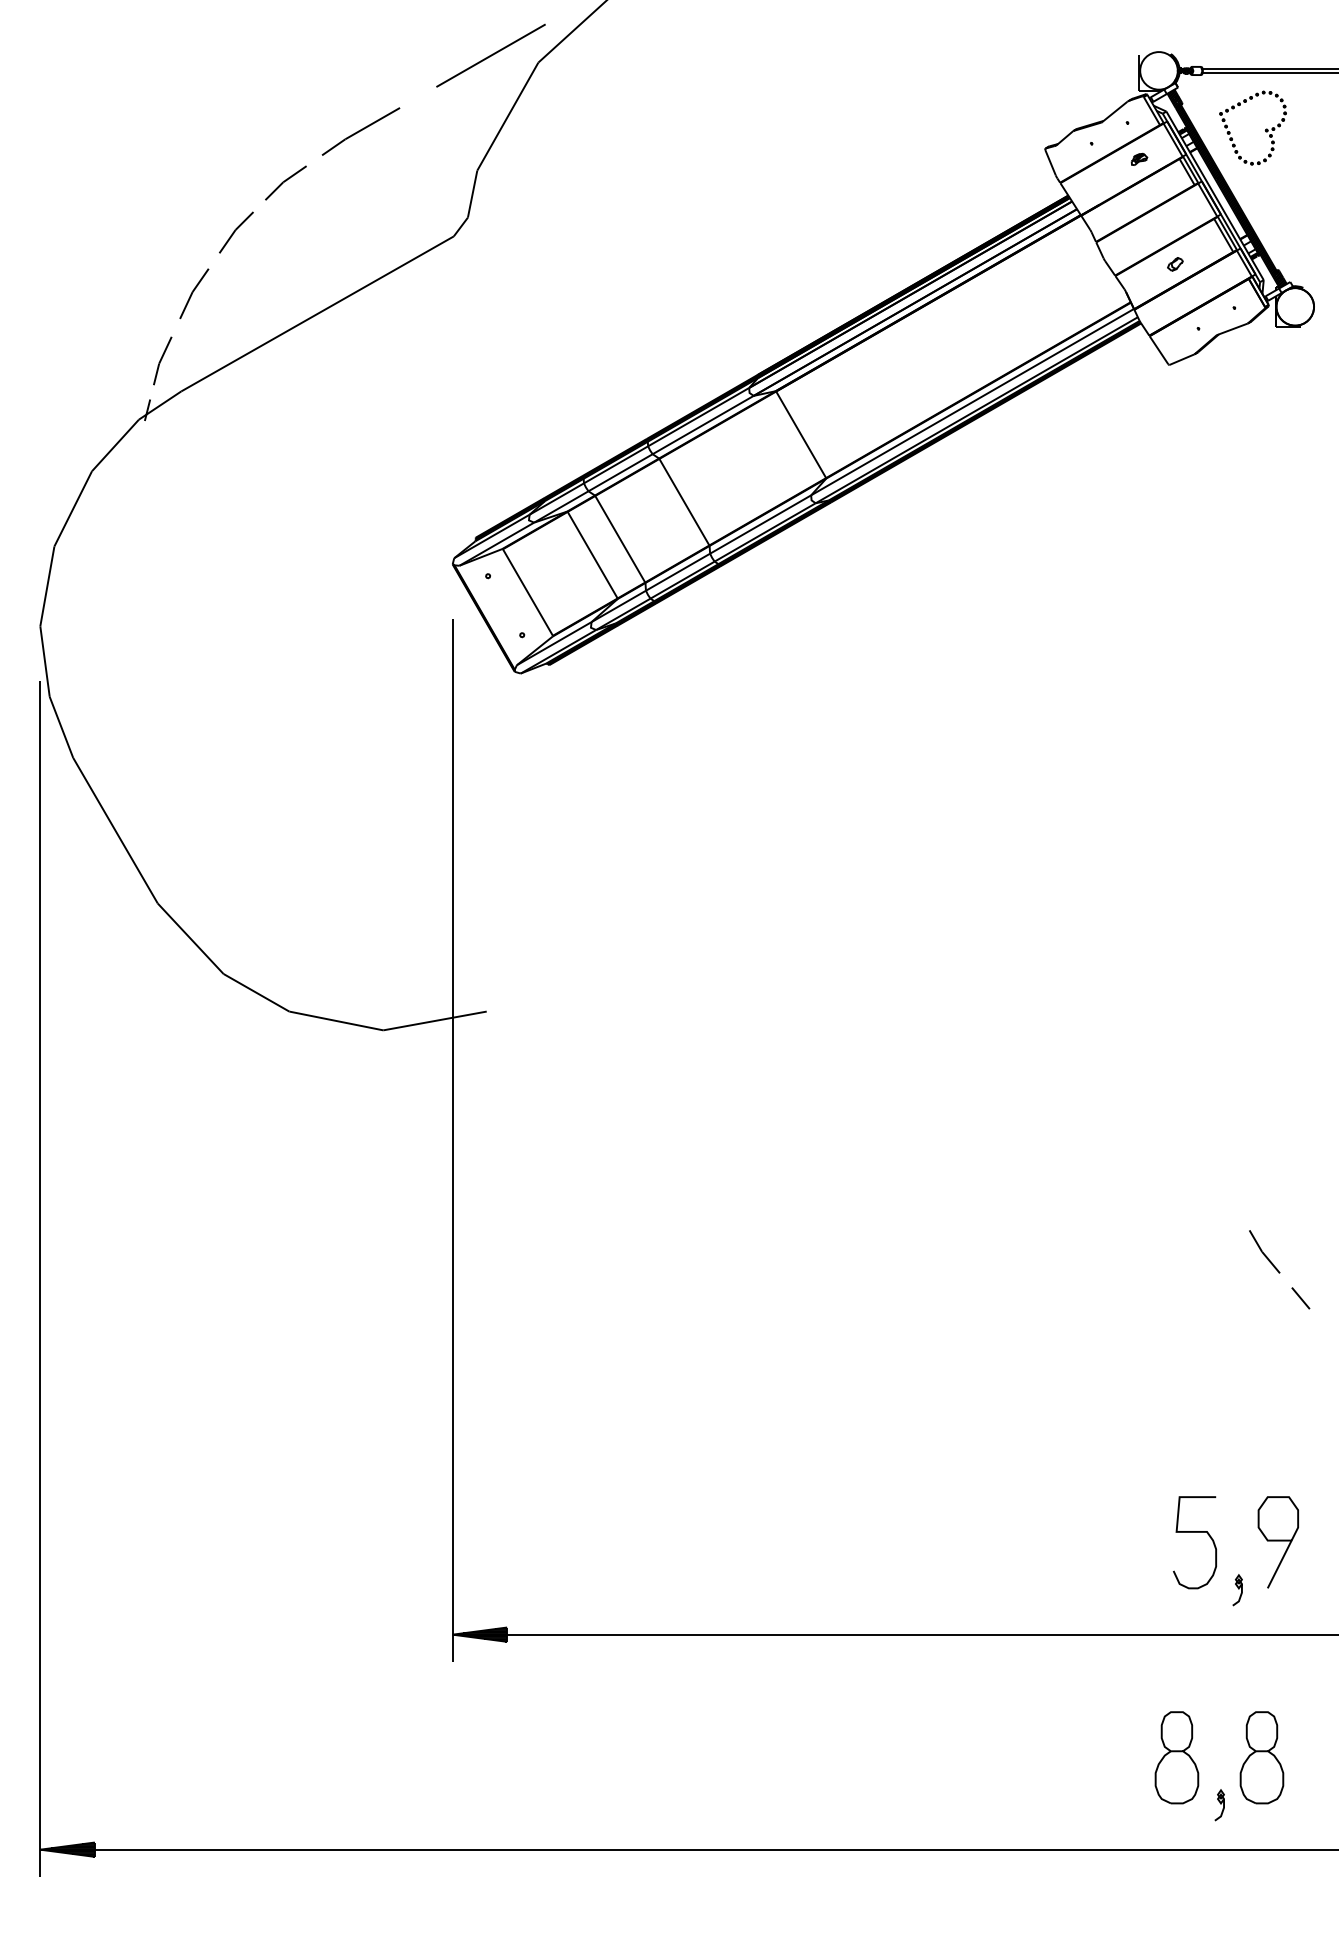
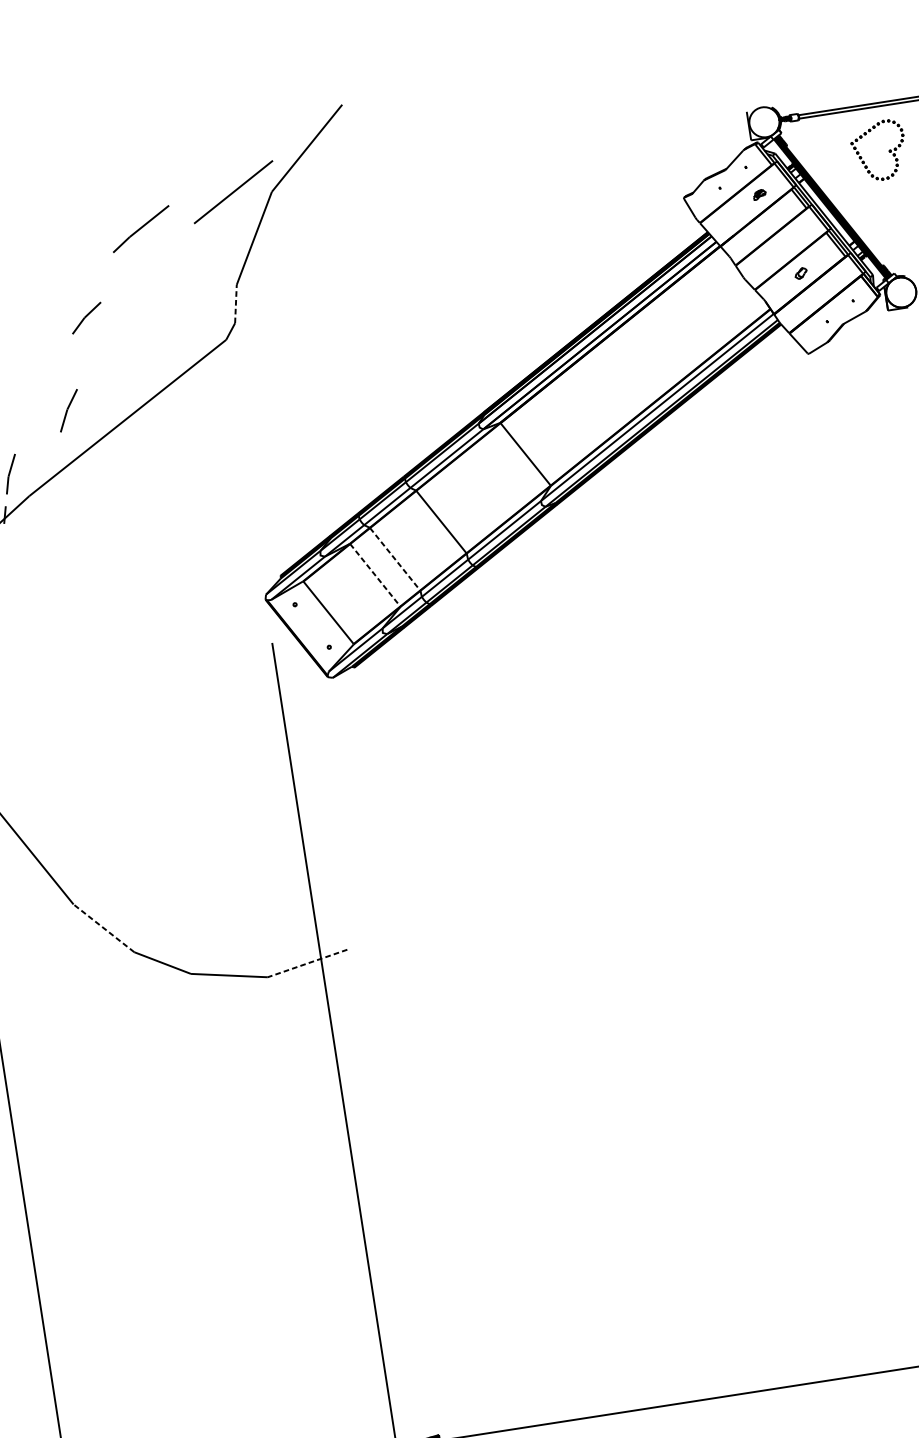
part: (1264, 130) -> (888, 151), moved
part: (360, 131) -> (140, 229), moved
line: (472, 194) -> (235, 304), solid -> dashed
part: (236, 232) -> (53, 363), removed
part: (194, 293) -> (69, 410), moved
line: (620, 539) -> (395, 559), solid -> dashed
line: (592, 555) -> (375, 575), solid -> dashed
line: (190, 938) -> (103, 928), solid -> dashed
line: (435, 1020) -> (307, 963), solid -> dashed

